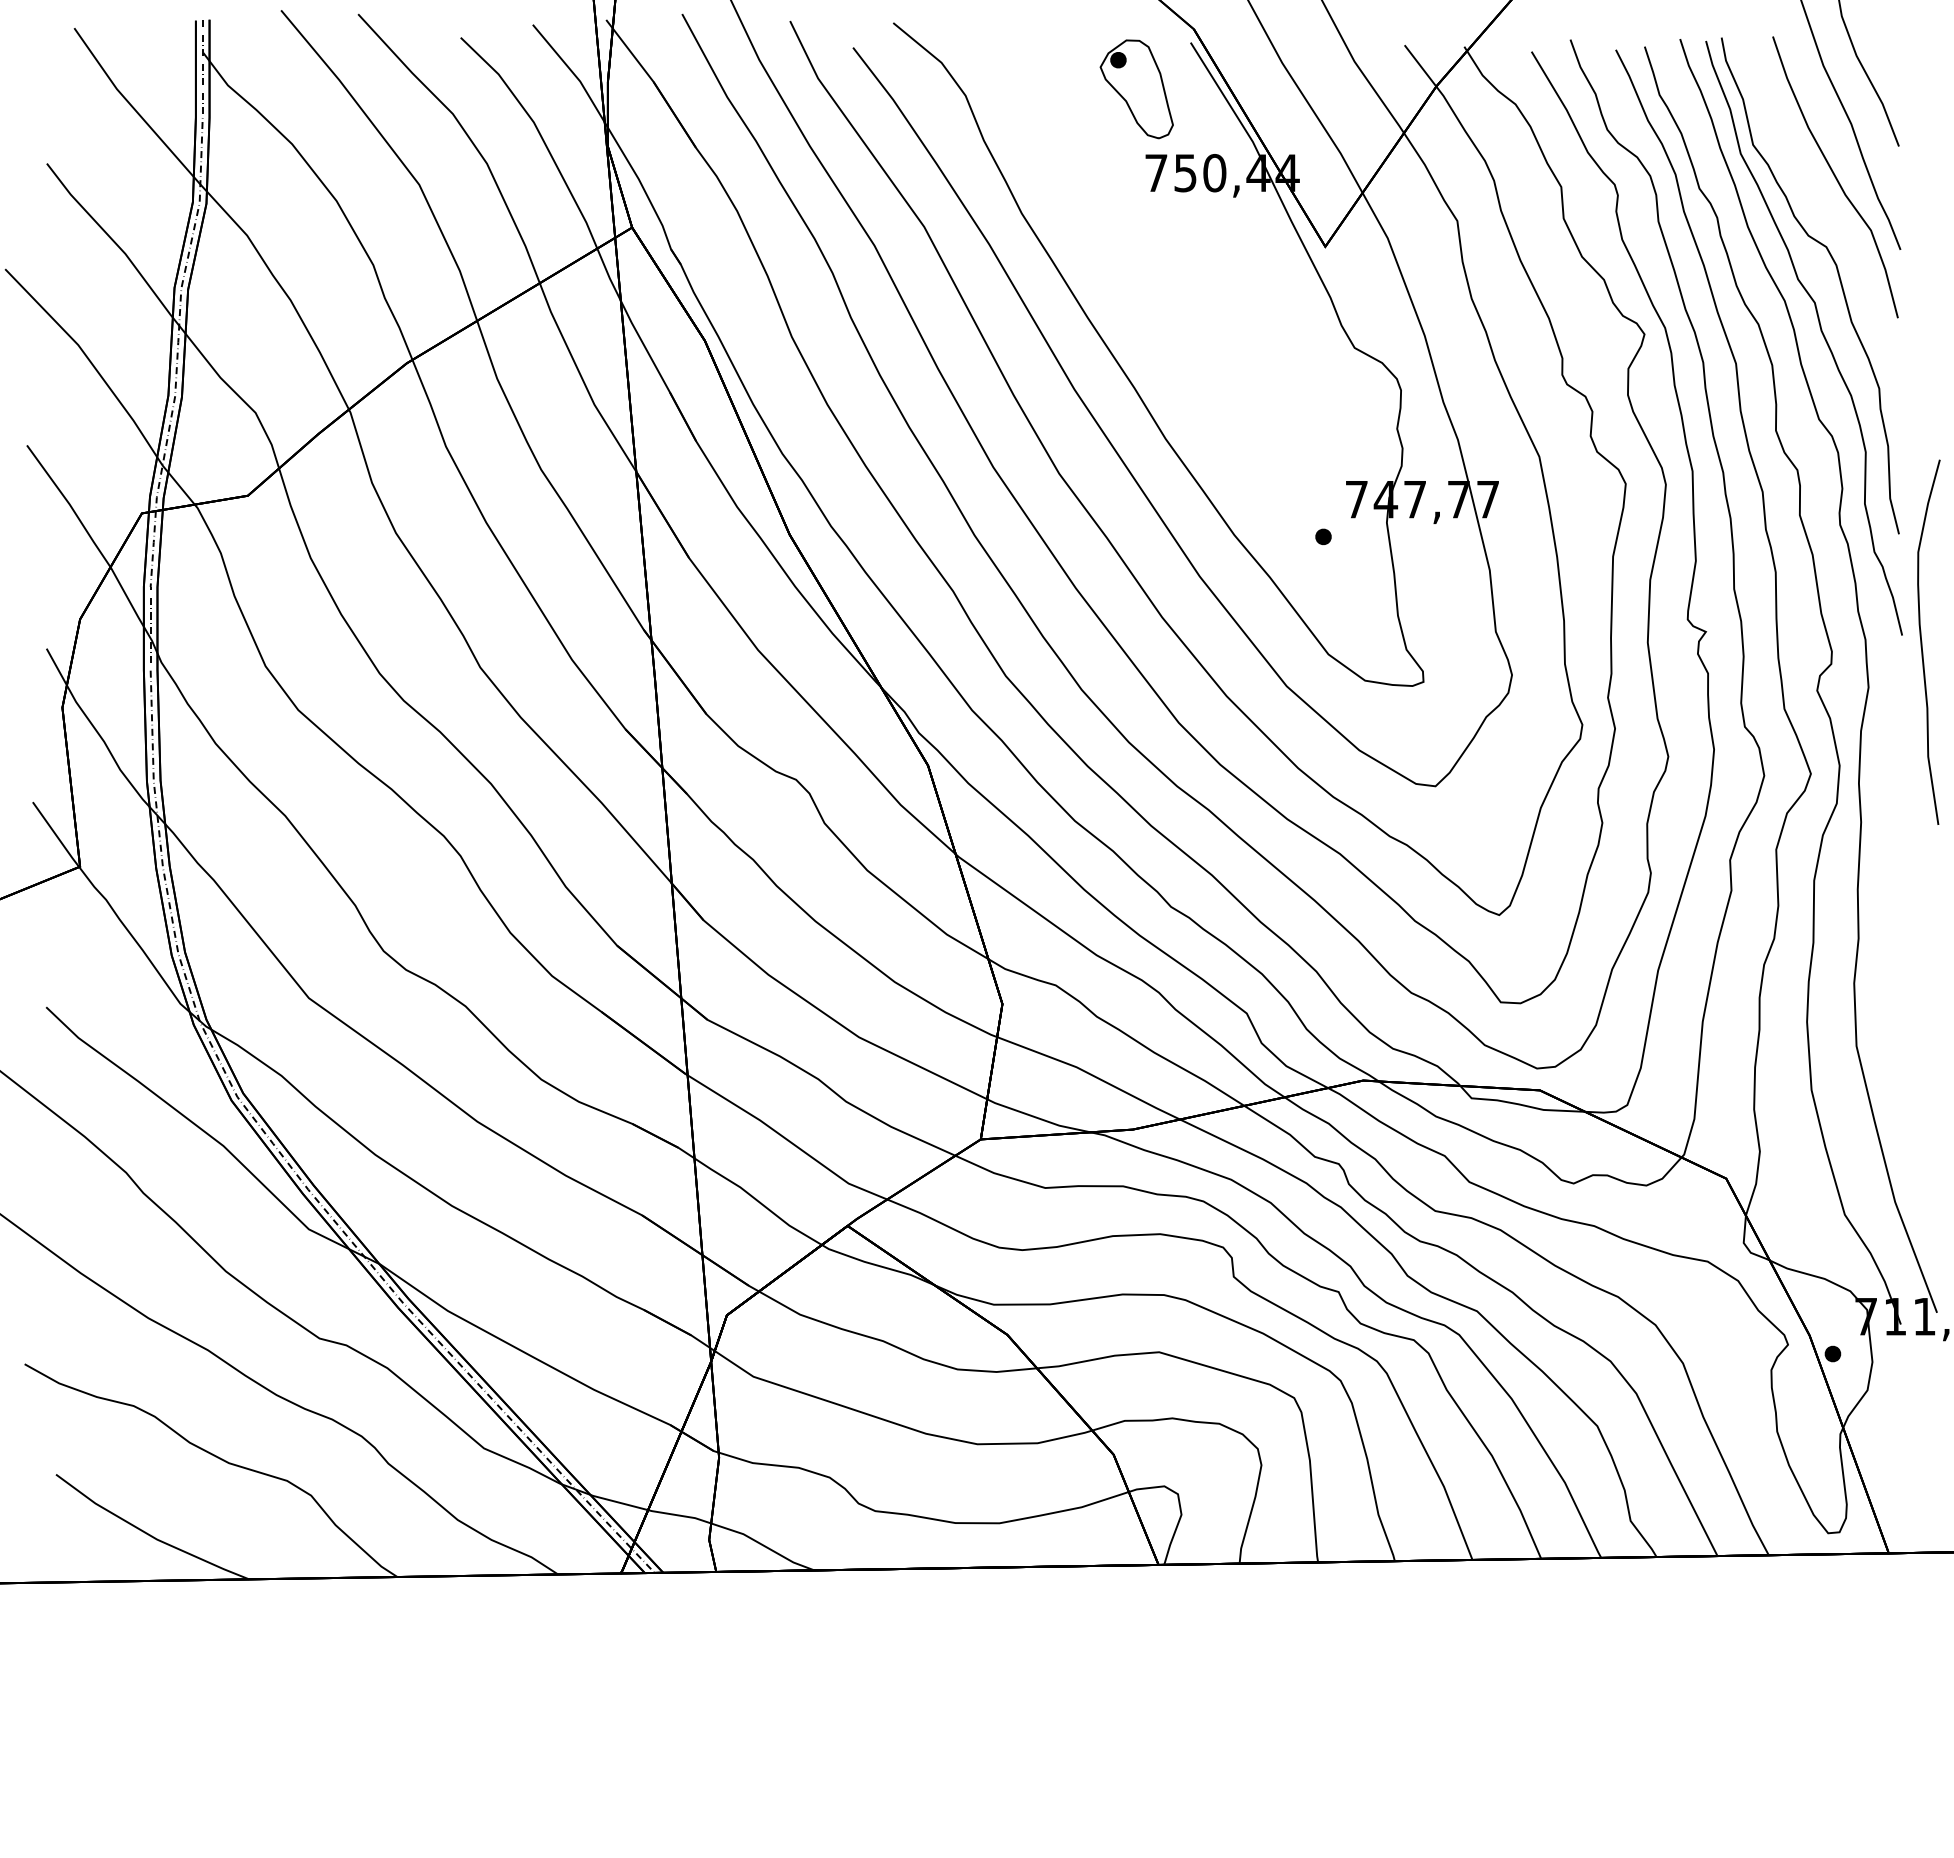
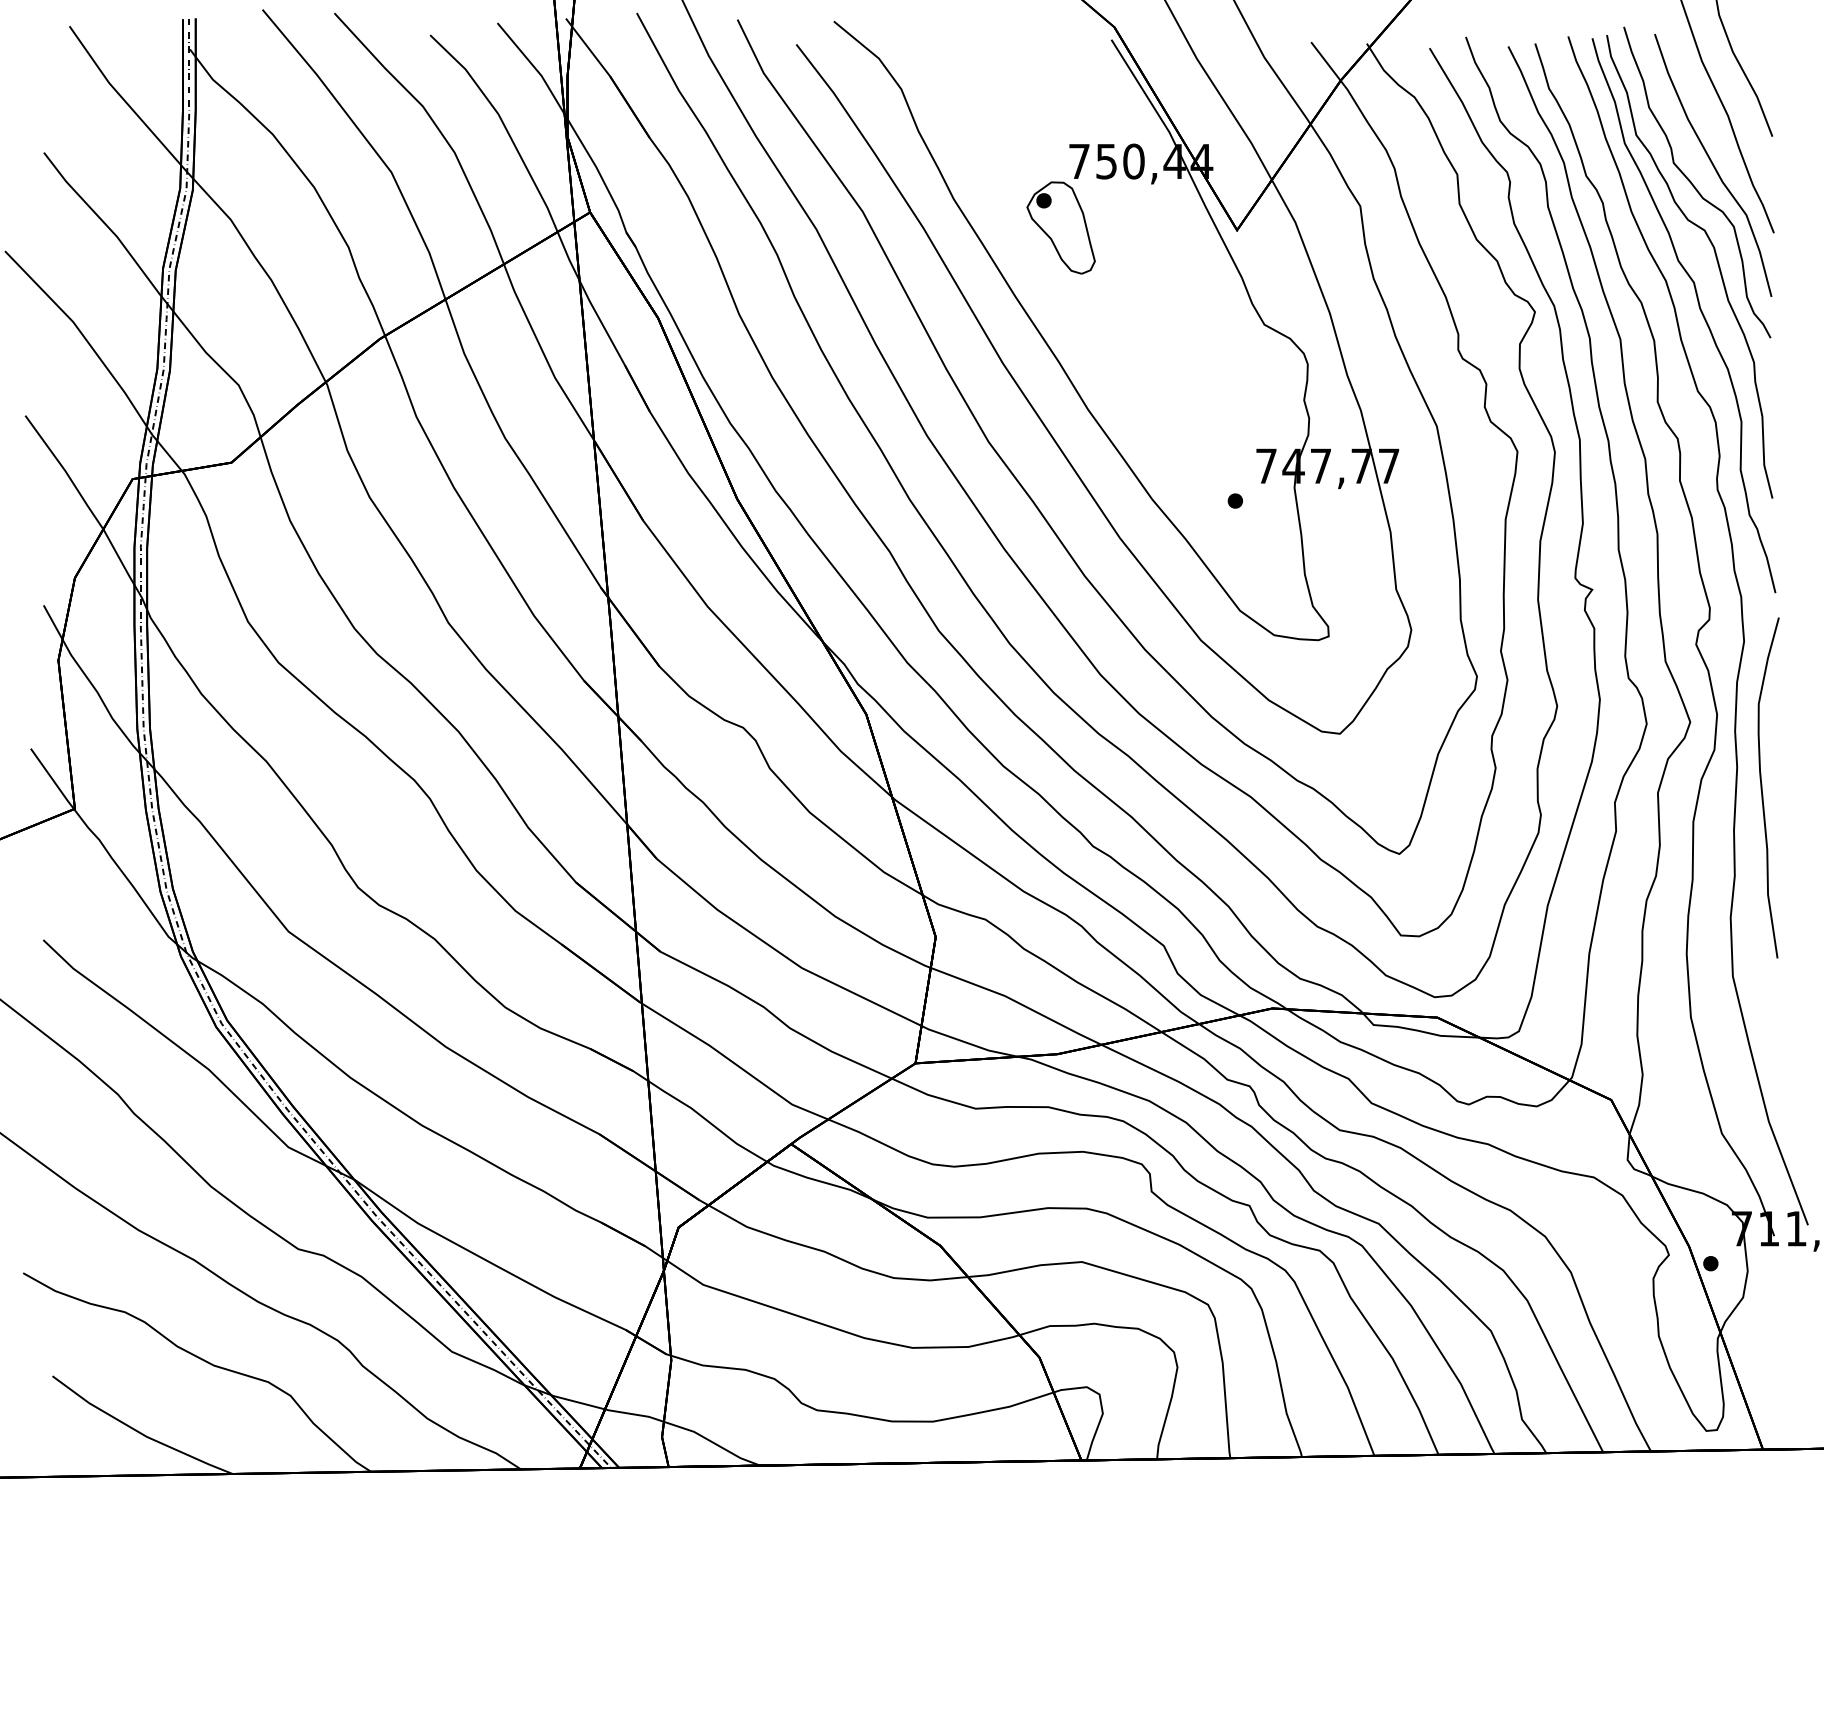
part: (1136, 89) -> (1060, 228), moved
curve: (1814, 197) -> (1693, 184), added
curve: (1922, 641) -> (1762, 787), moved

